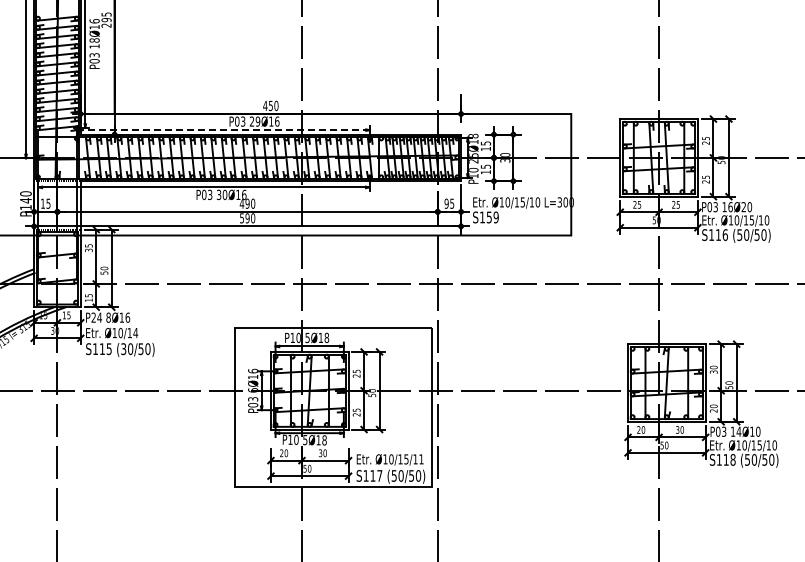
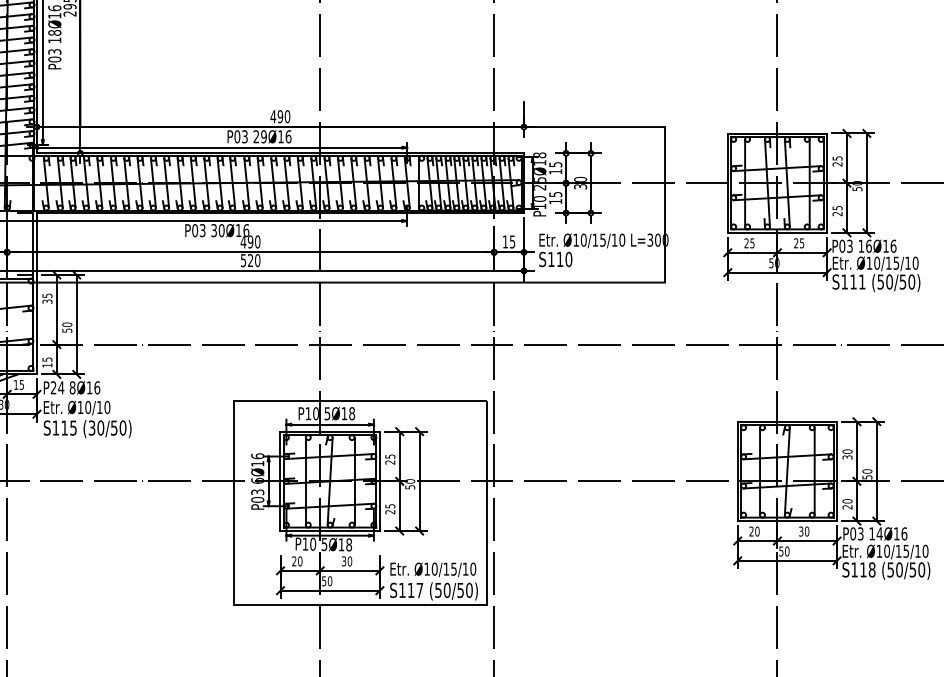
text: (270, 105) -> (279, 116), 450 -> 490
line: (223, 130) -> (219, 148), dashed -> solid
text: (446, 203) -> (505, 241), 95 -> 15
text: (746, 206) -> (889, 245), 16Ø20 -> 16Ø16
text: (492, 217) -> (564, 259), S159 -> S110
text: (247, 218) -> (250, 260), 590 -> 520
text: (724, 234) -> (861, 281), S116 -> S111
text: (135, 333) -> (107, 408), Ø10/14 -> Ø10/10
text: (758, 431) -> (904, 533), 14Ø10 -> 14Ø16
text: (421, 459) -> (473, 569), Ø10/15/11 -> Ø10/15/10

